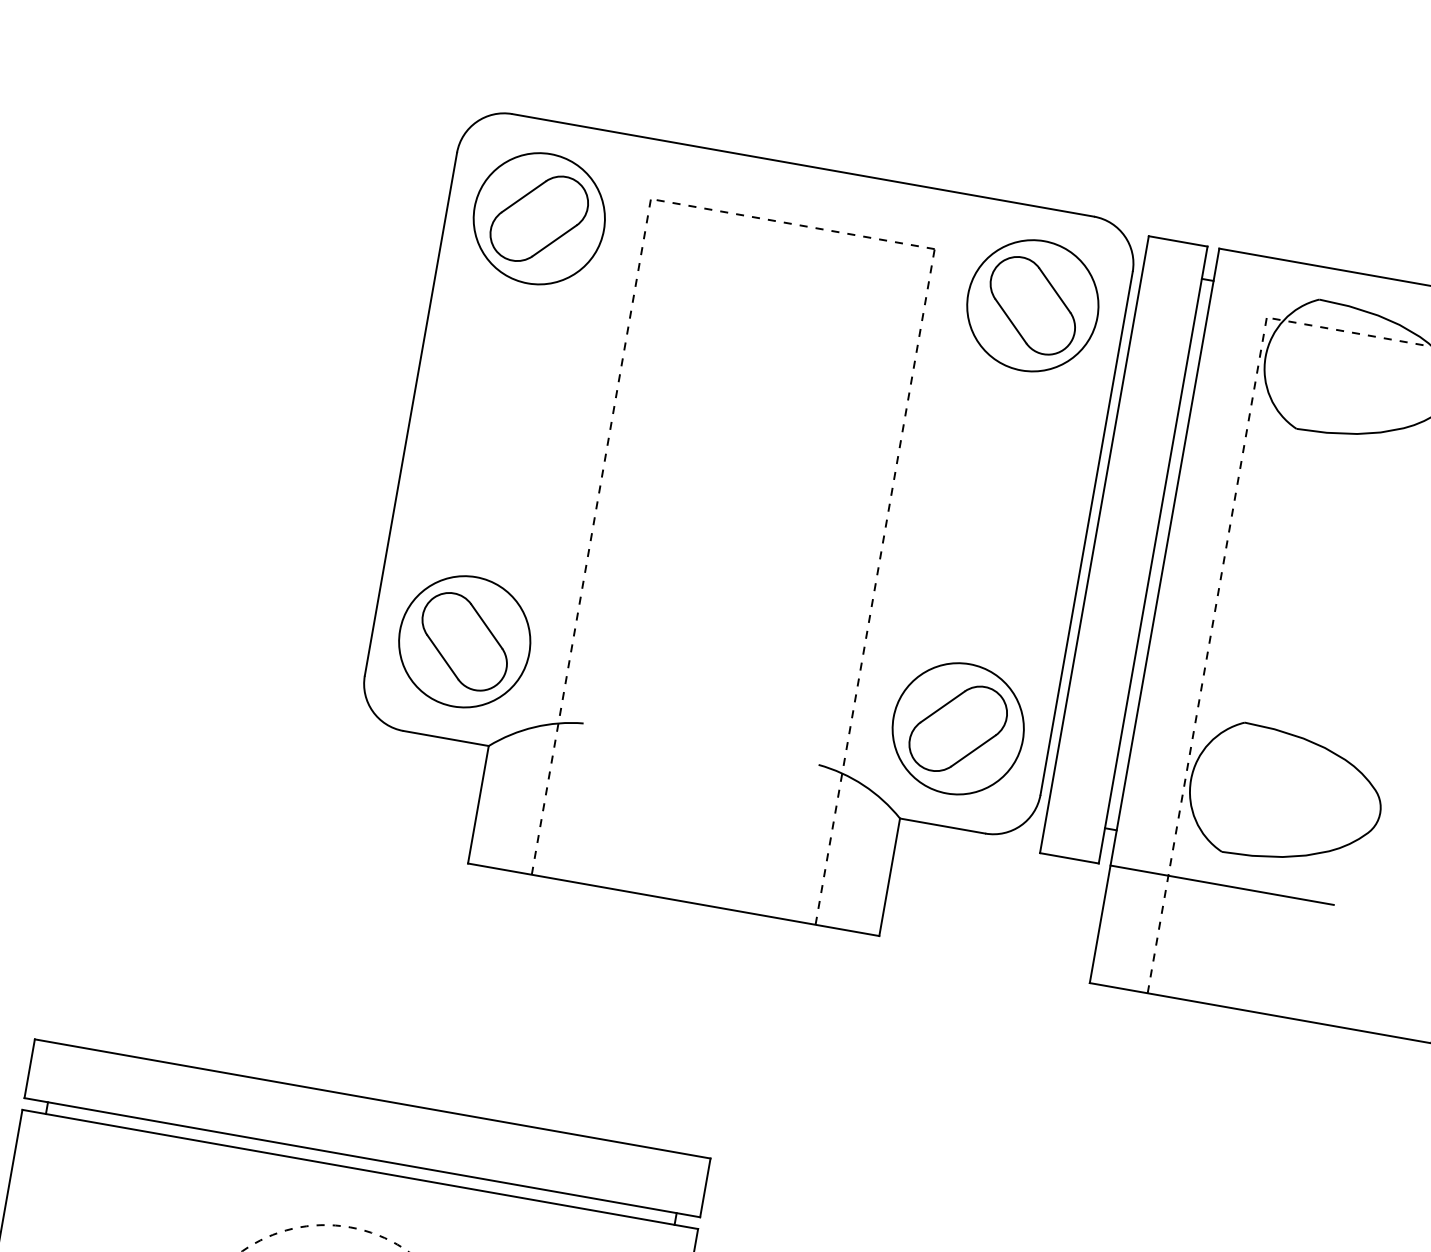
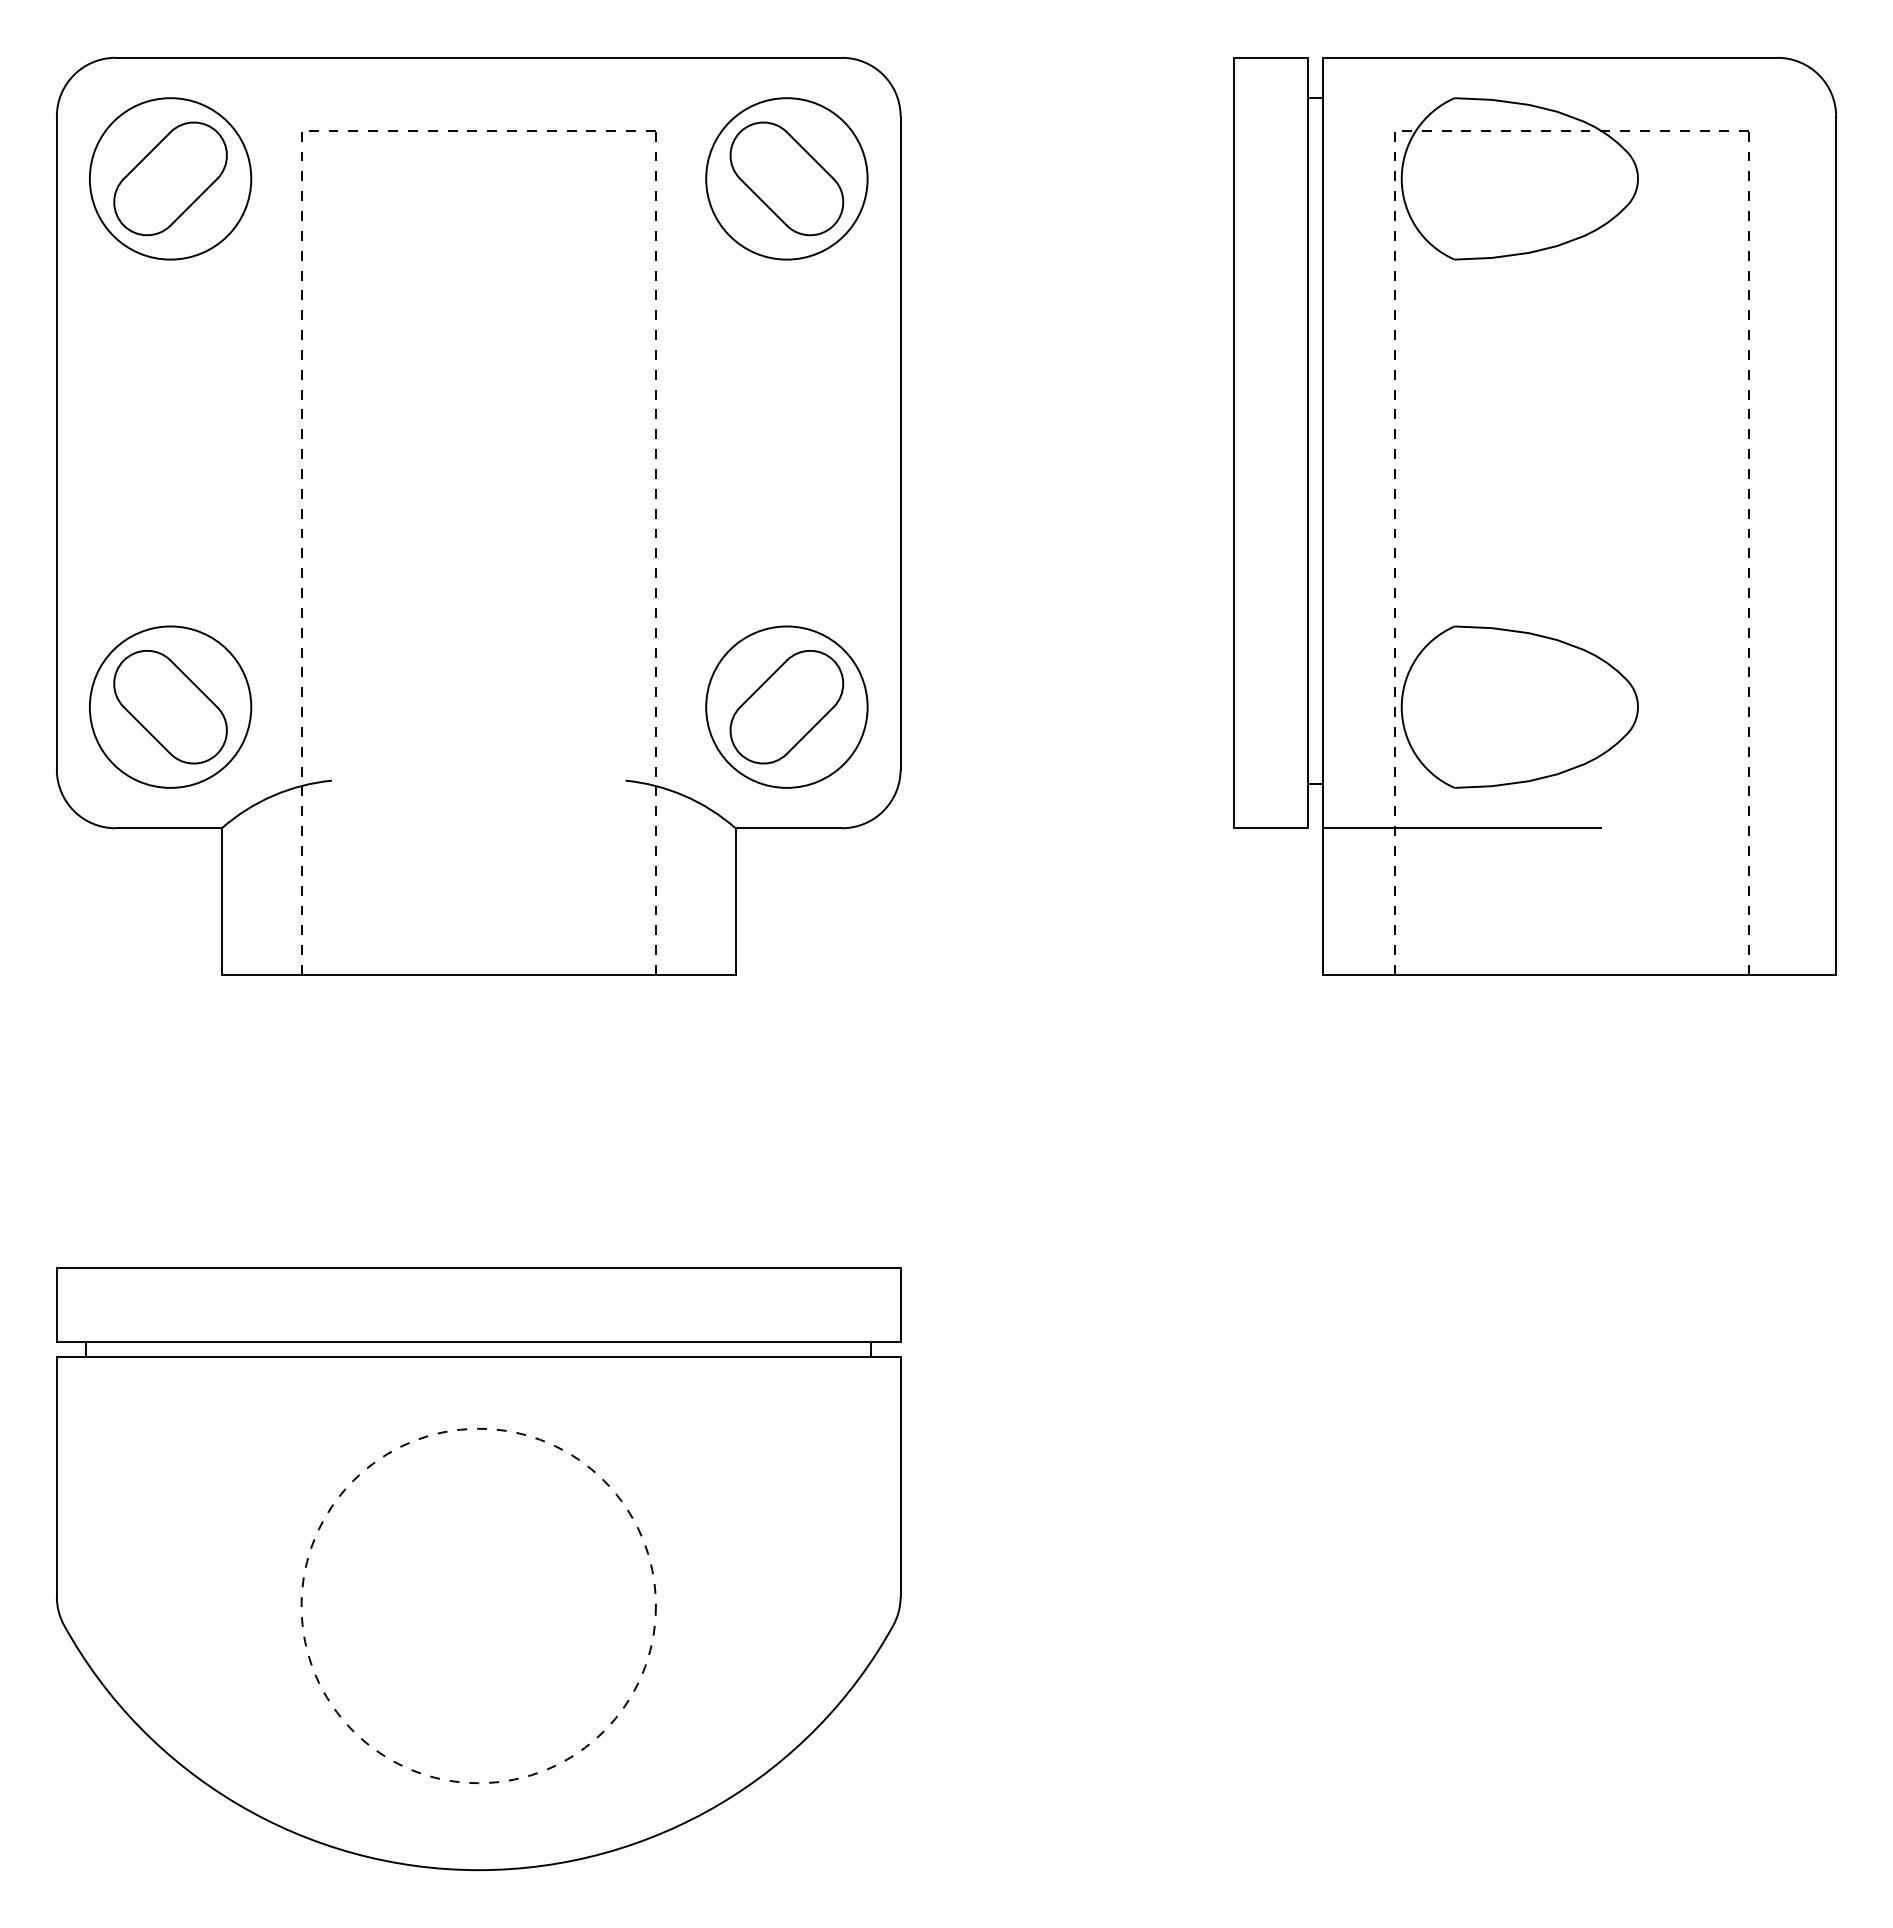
part: (738, 531) -> (478, 515), moved

